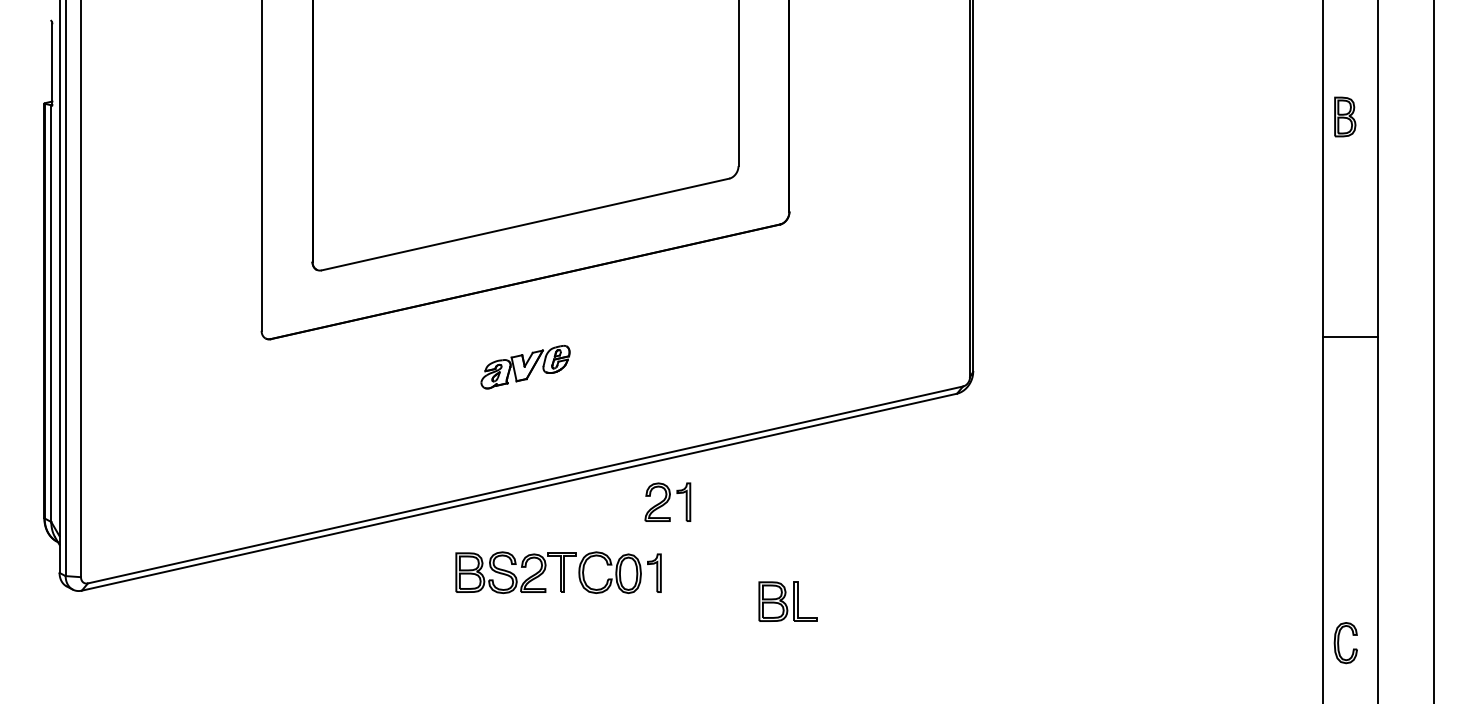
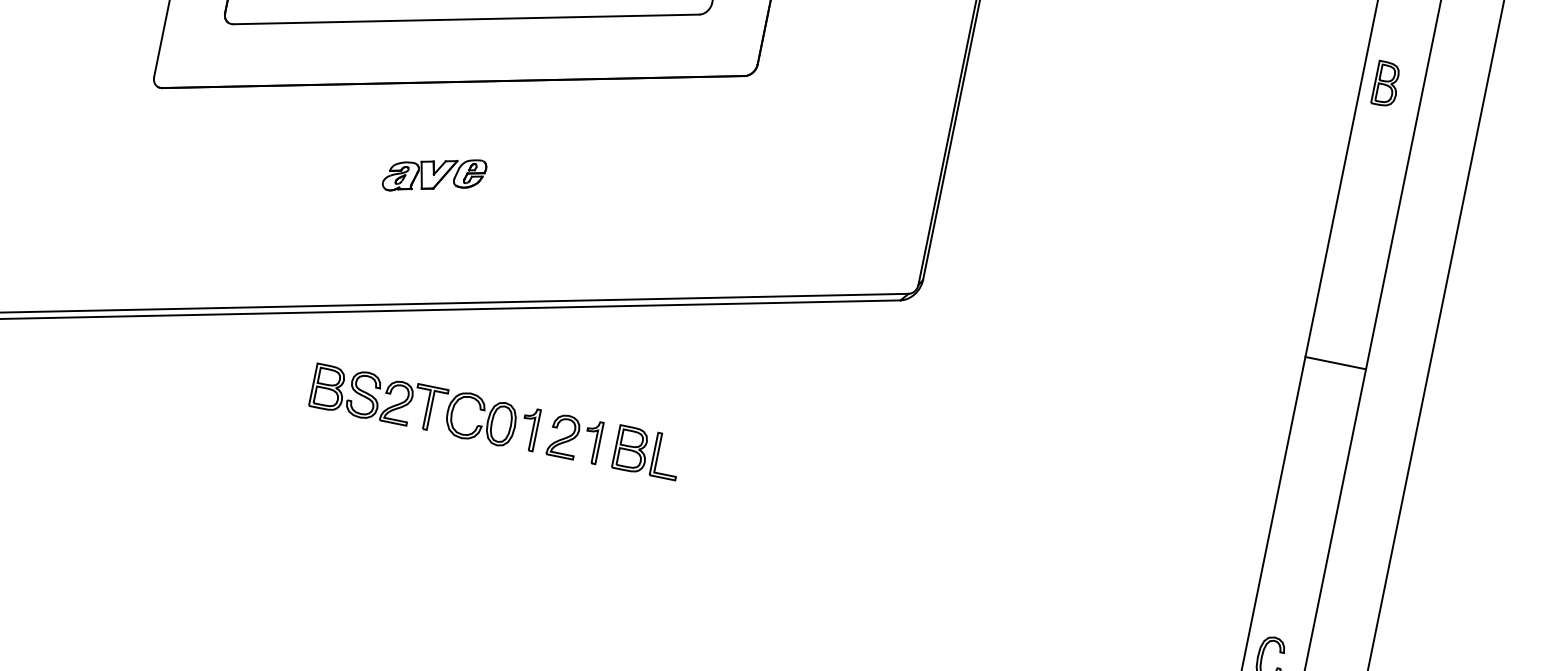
line: (1350, 337) -> (1335, 363), moved
part: (667, 501) -> (574, 437), moved
part: (787, 601) -> (646, 452), moved

